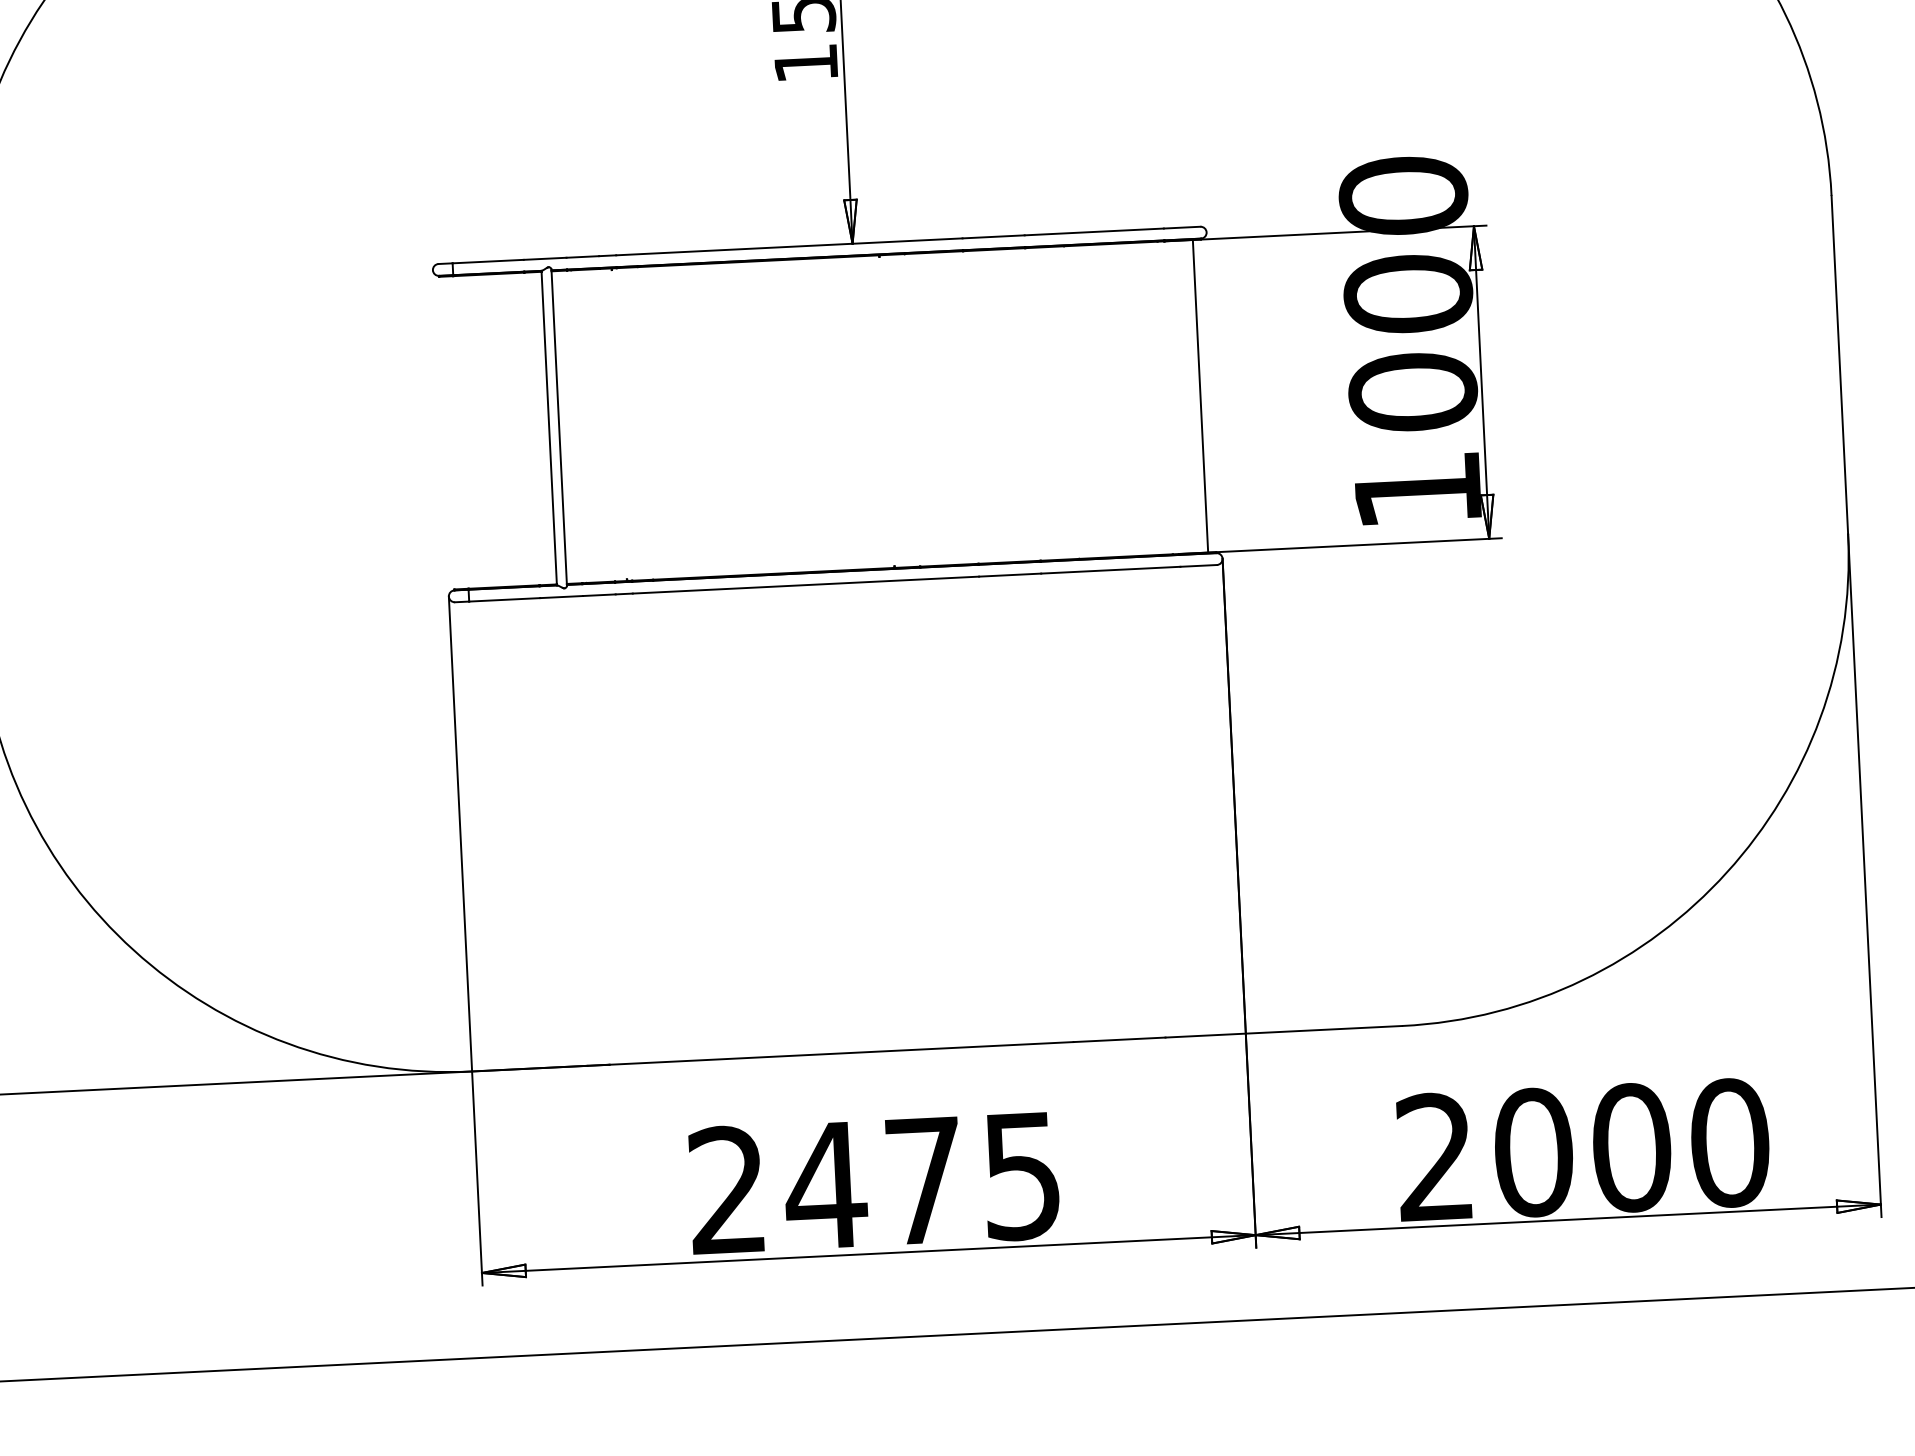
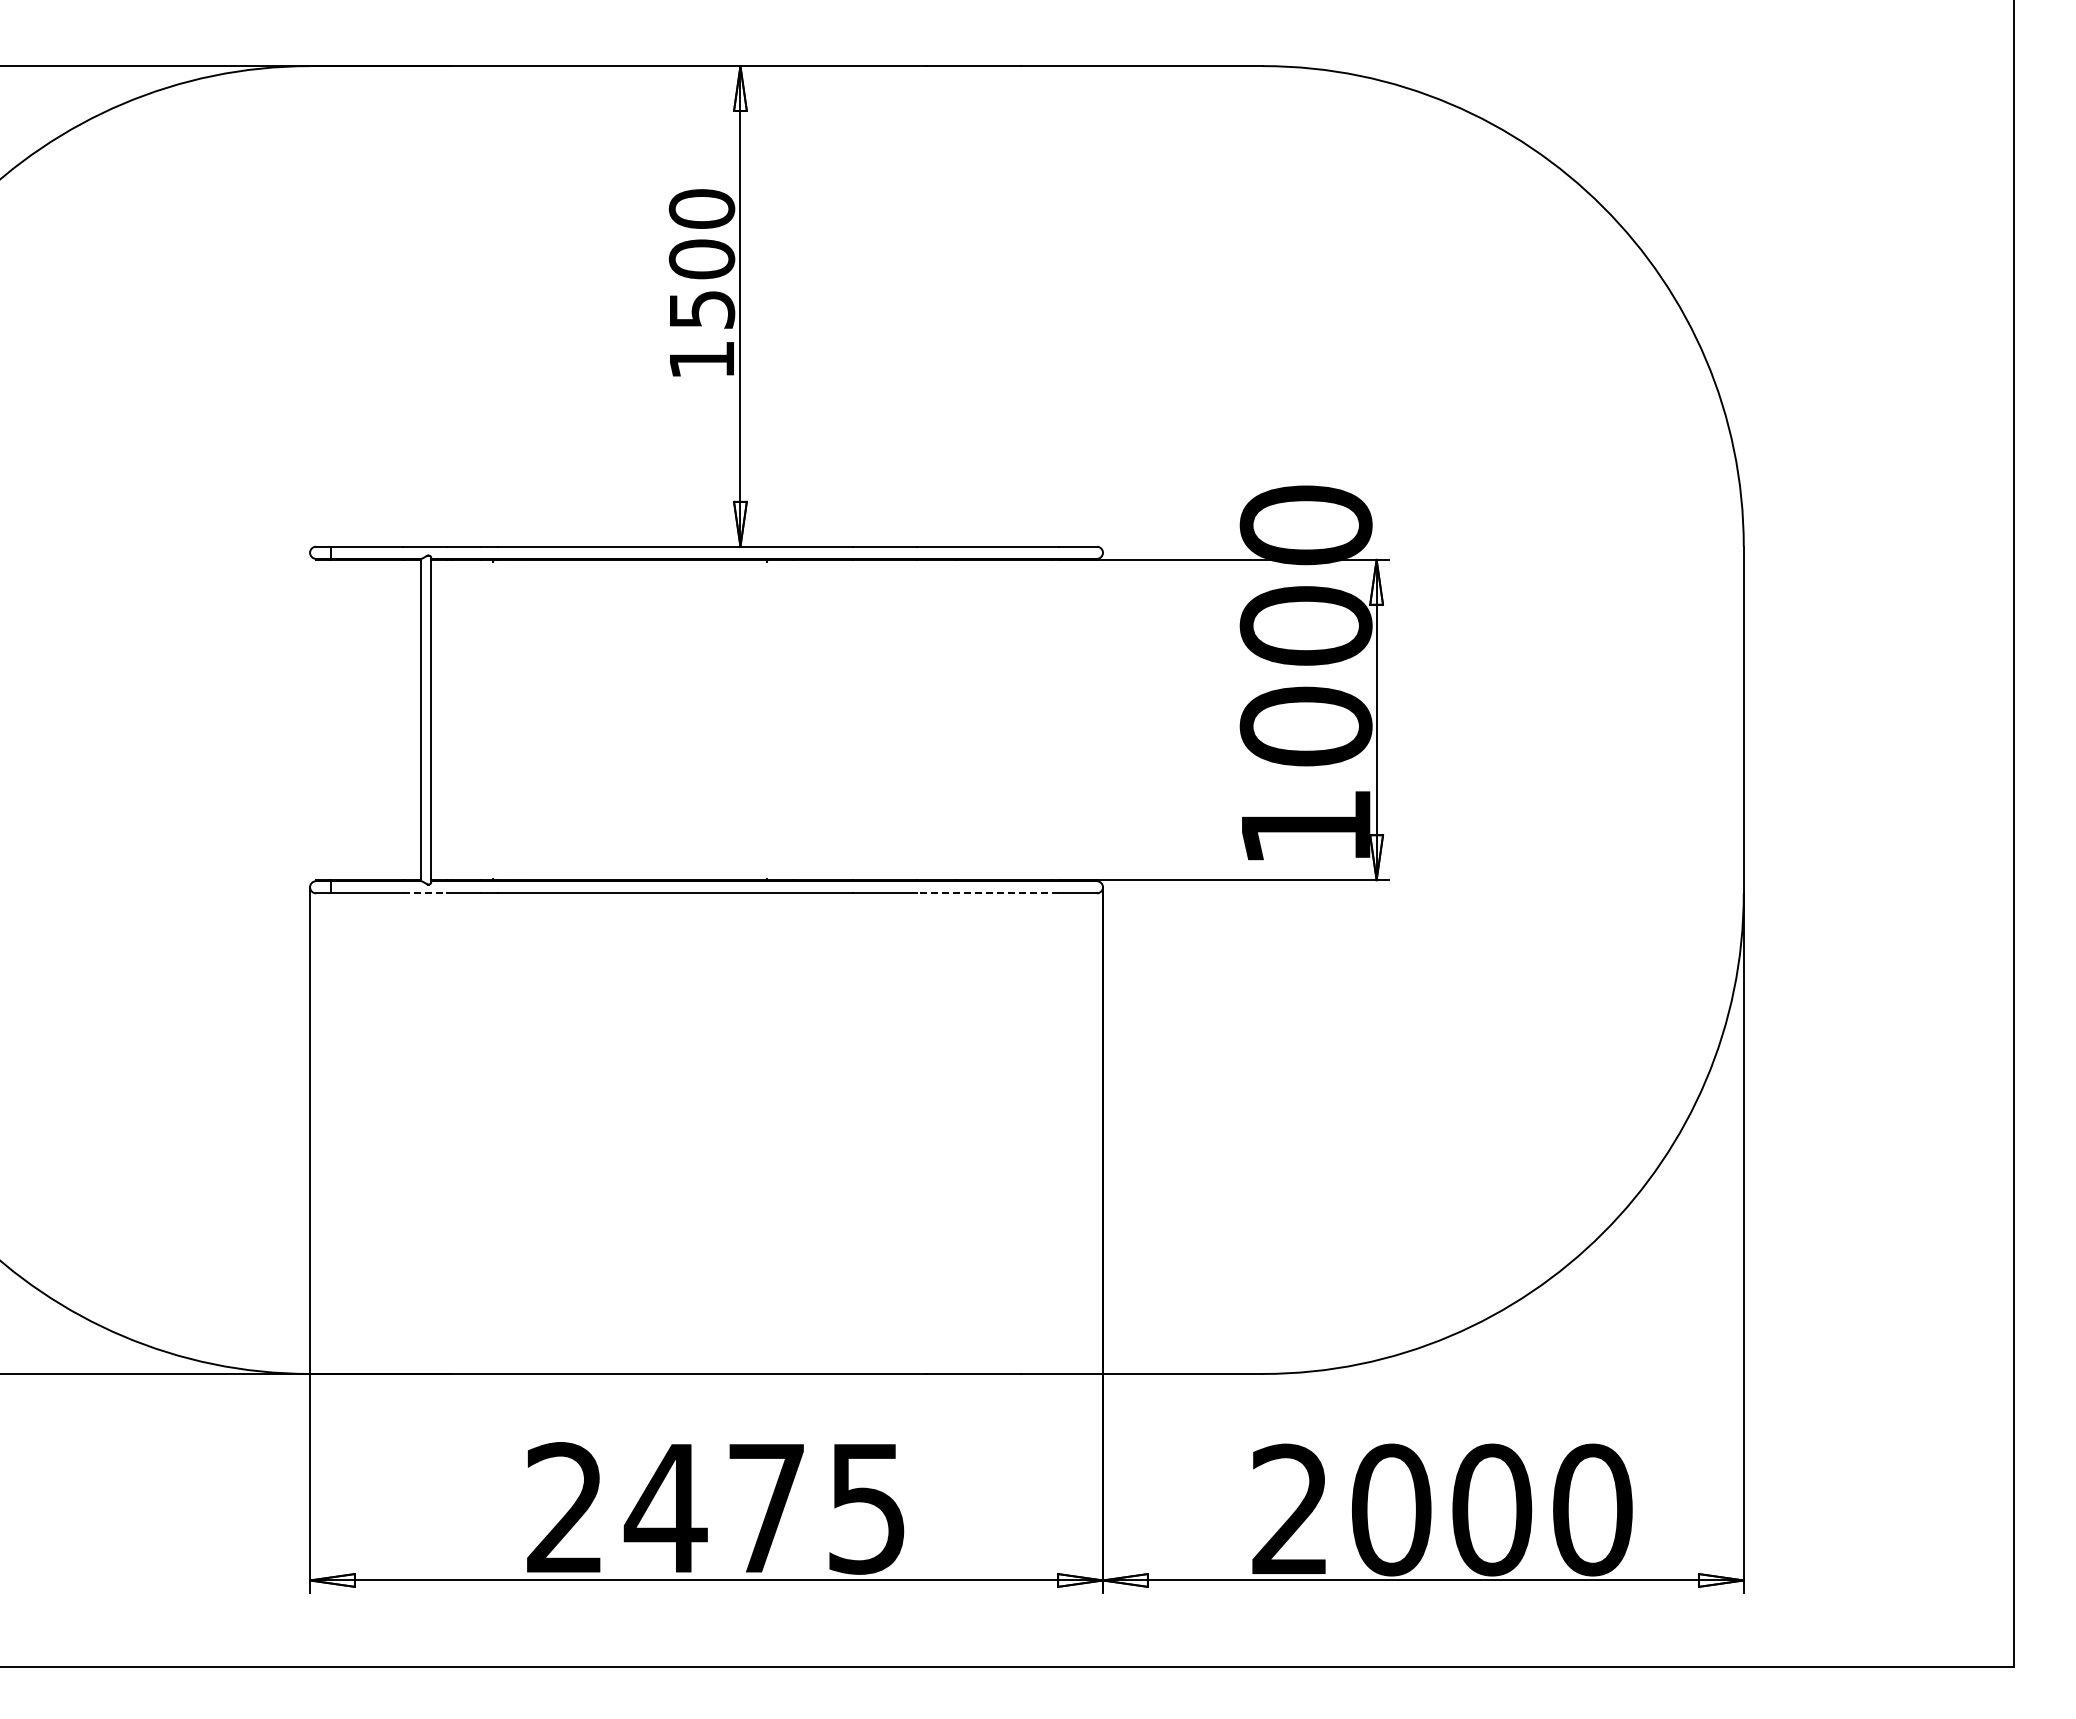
line: (1200, 395) -> (1088, 719), removed
line: (1110, 570) -> (987, 893), solid -> dashed
line: (561, 597) -> (425, 893), solid -> dashed

